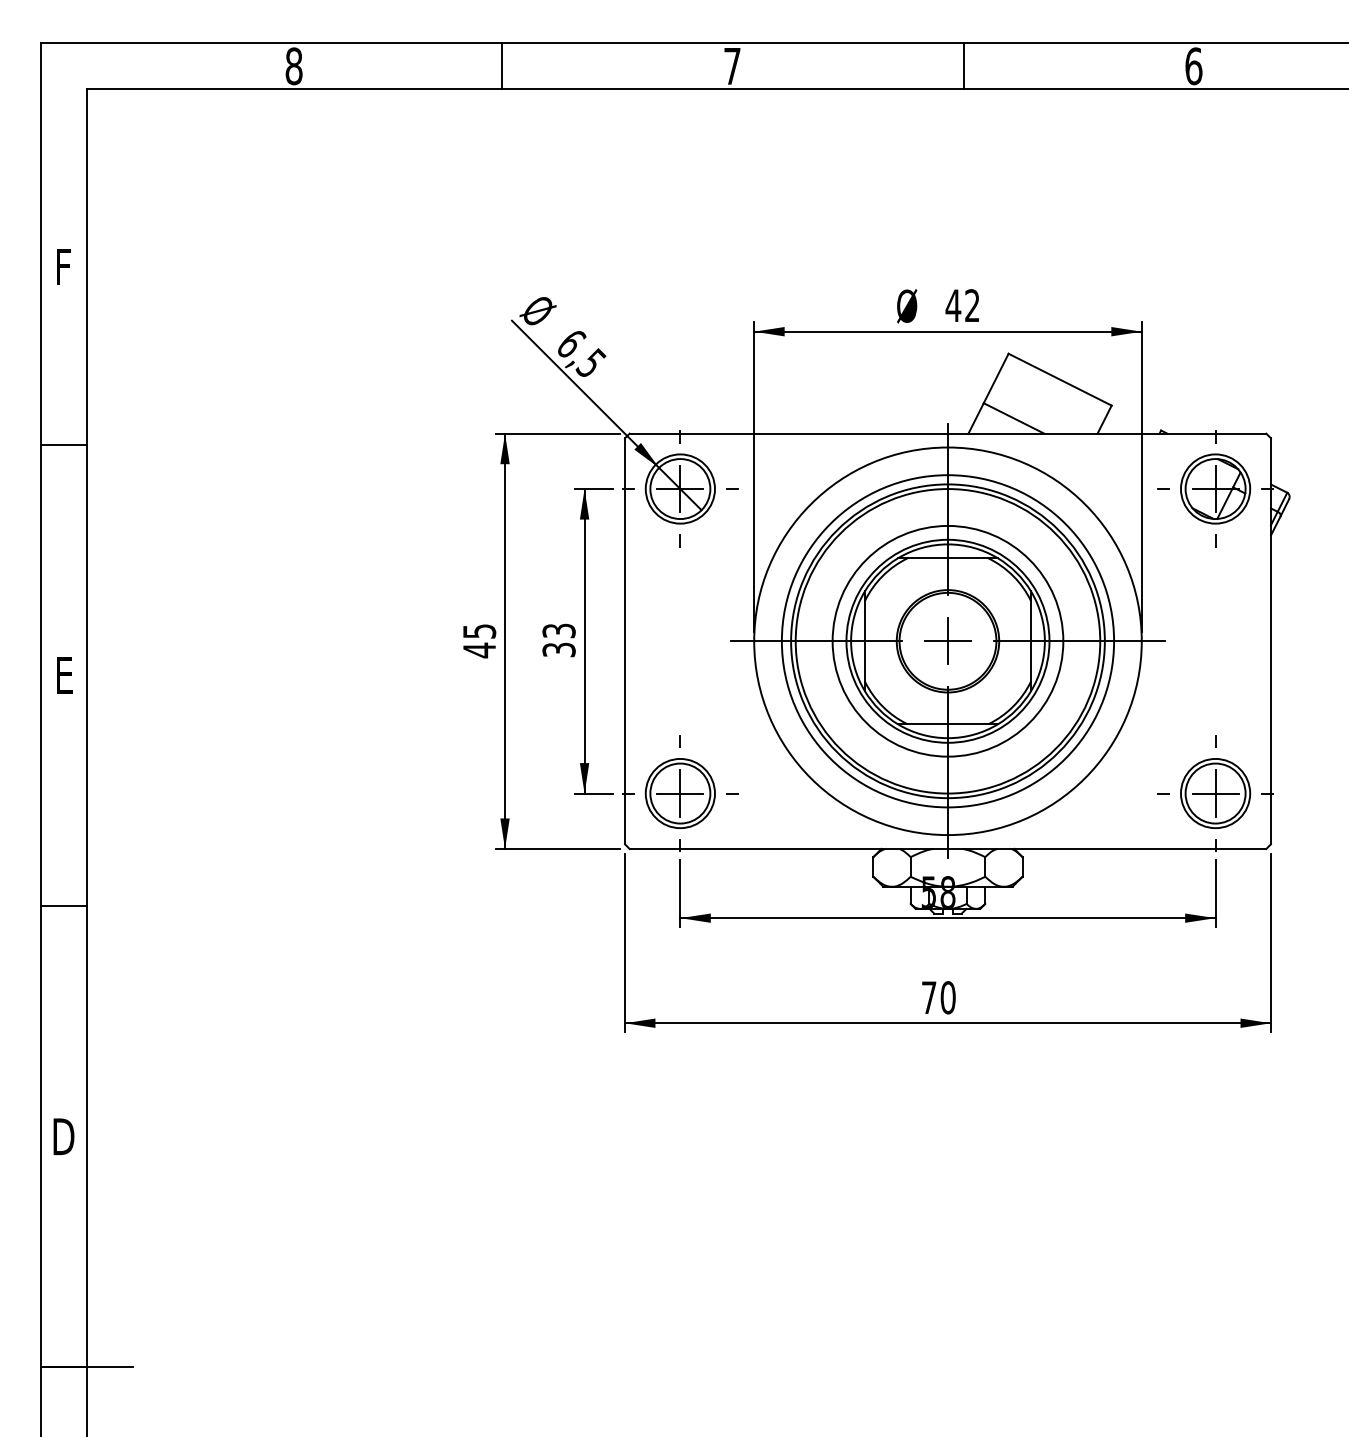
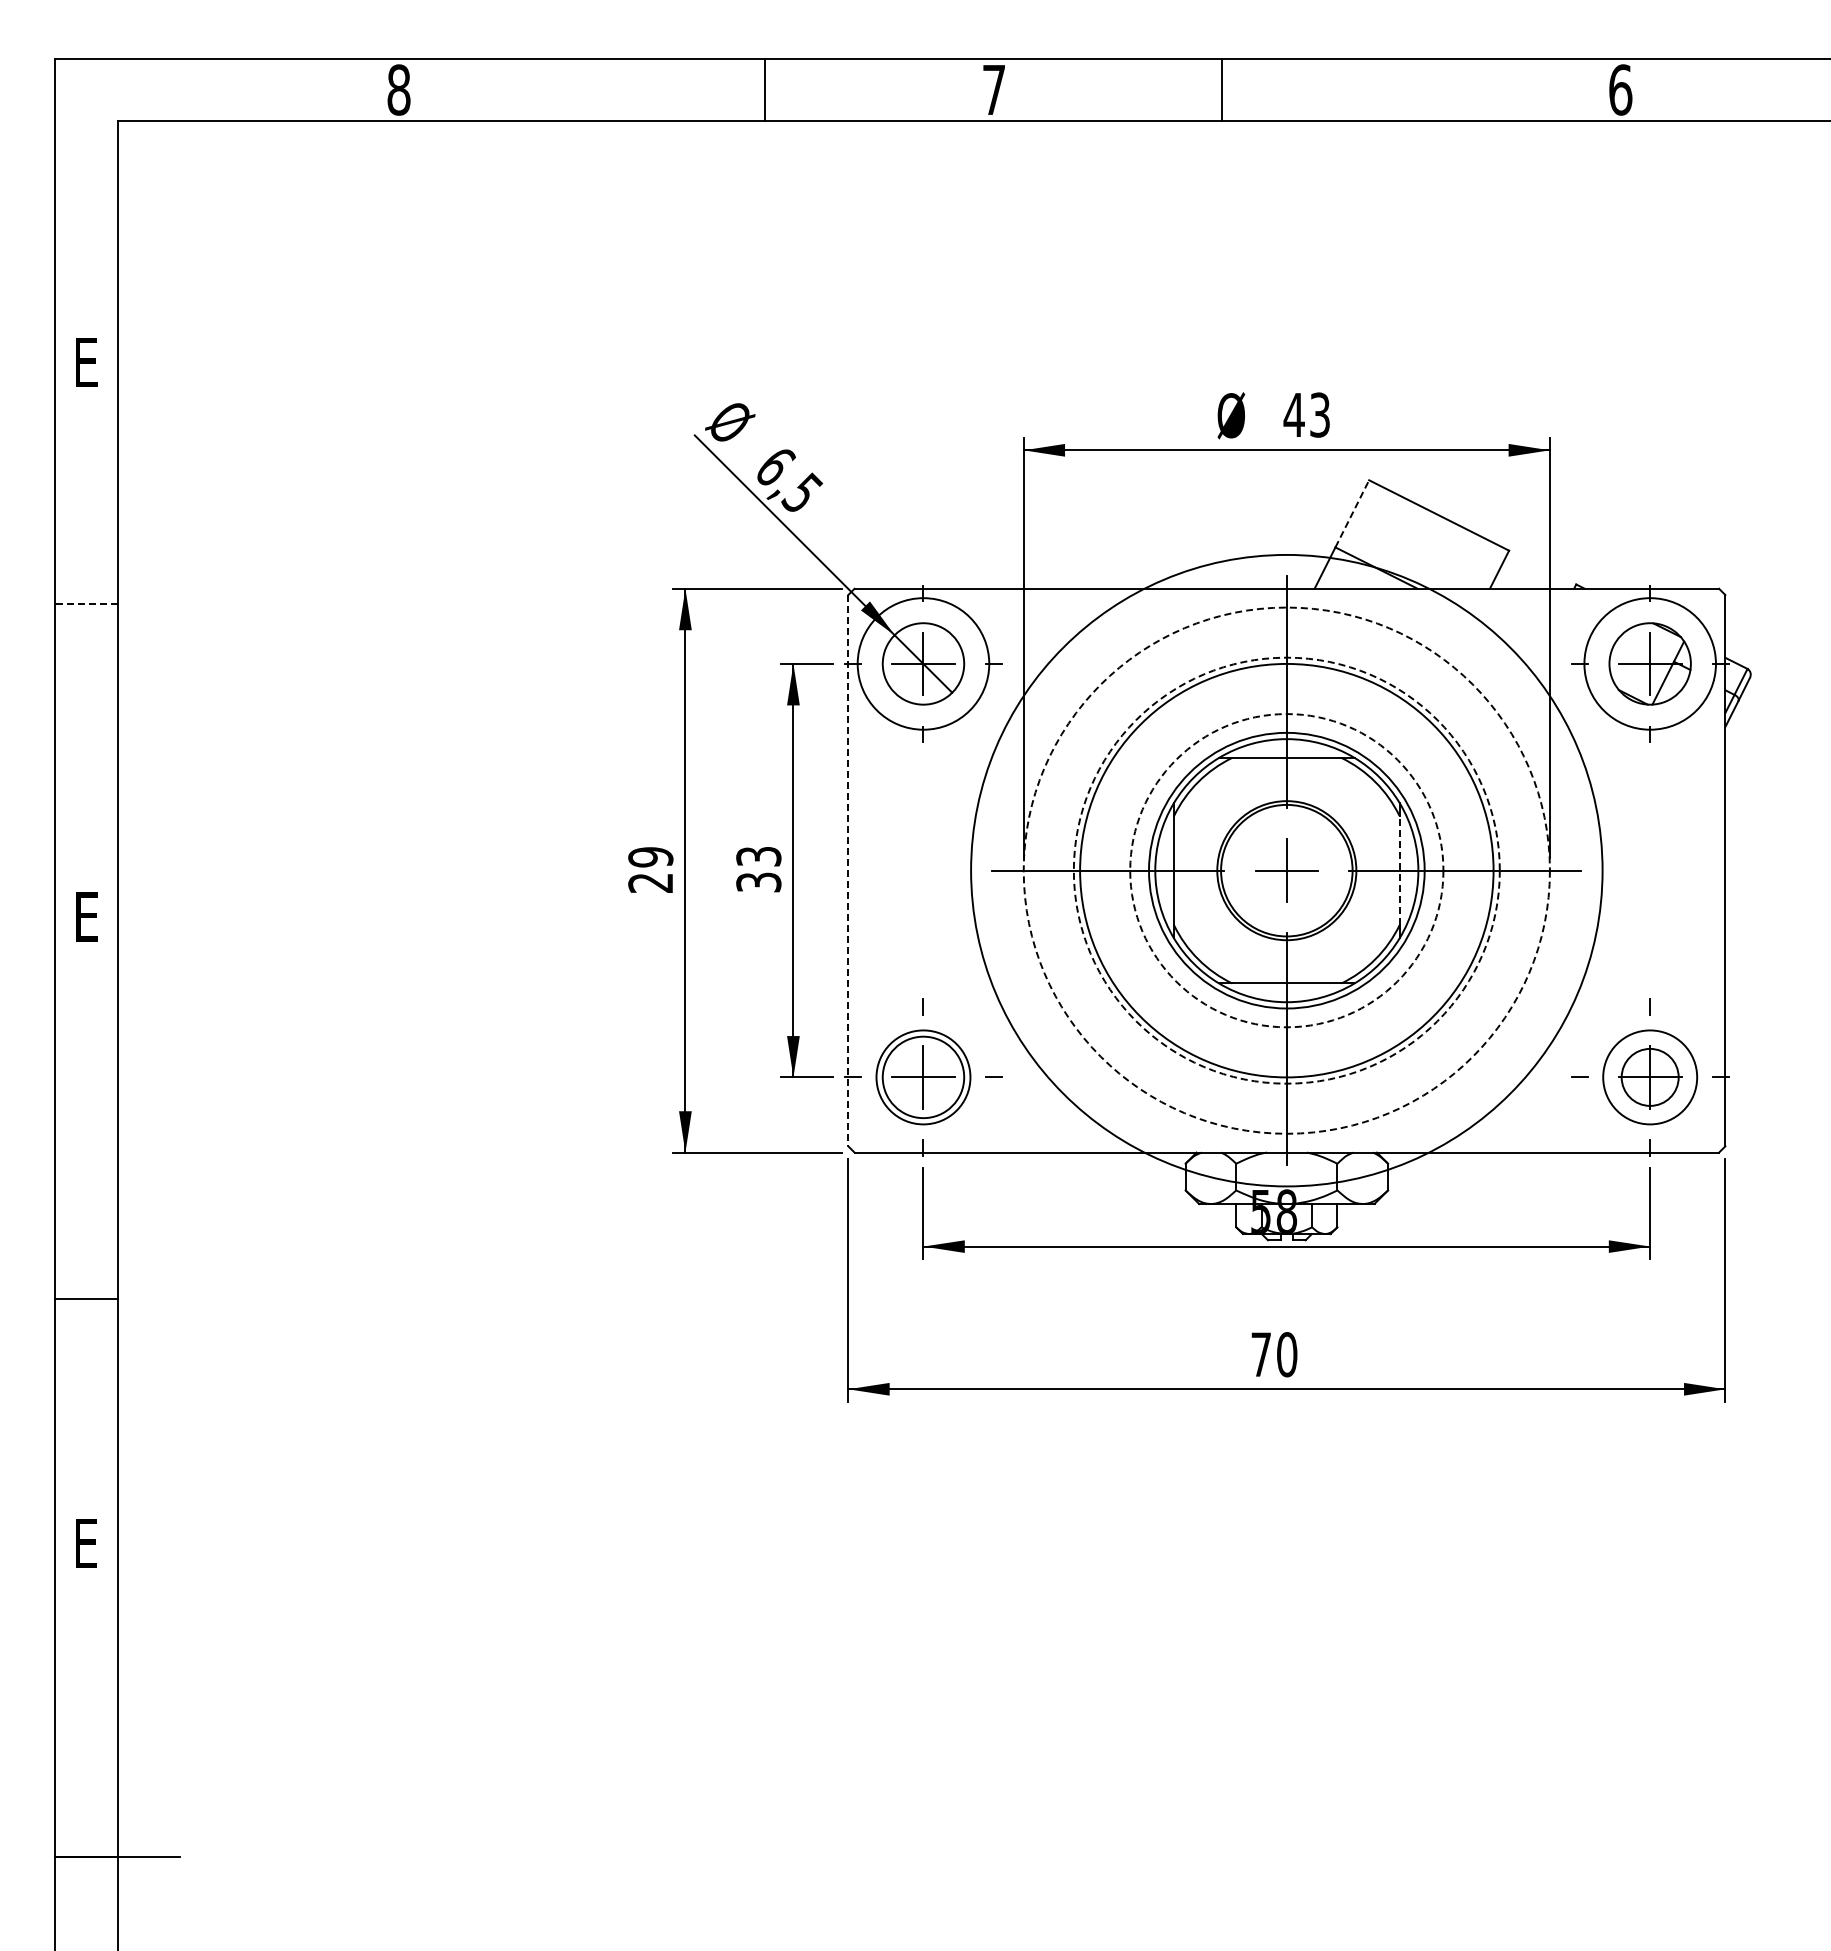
line: (502, 65) -> (764, 89), moved
line: (963, 65) -> (1222, 89), moved
text: (63, 267) -> (86, 362), F -> E
text: (972, 305) -> (1319, 414), 42 -> 43
line: (996, 378) -> (1352, 513), solid -> dashed
line: (63, 444) -> (85, 603), solid -> dashed
circle: (680, 488) -> (923, 663), size x1.4
circle: (1215, 488) -> (1650, 663), size x1.4
text: (479, 641) -> (650, 870), 45 -> 29
line: (625, 641) -> (848, 870), solid -> dashed
circle: (947, 641) -> (1286, 870), size x1.4
circle: (947, 641) -> (1286, 870), solid -> dashed
circle: (947, 641) -> (1286, 870), solid -> dashed
circle: (947, 641) -> (1286, 870), solid -> dashed
line: (1030, 641) -> (1399, 870), solid -> dashed
circle: (1215, 793) -> (1649, 1077), size x0.7
line: (63, 906) -> (86, 1299), moved
text: (63, 1136) -> (86, 1543), D -> E

